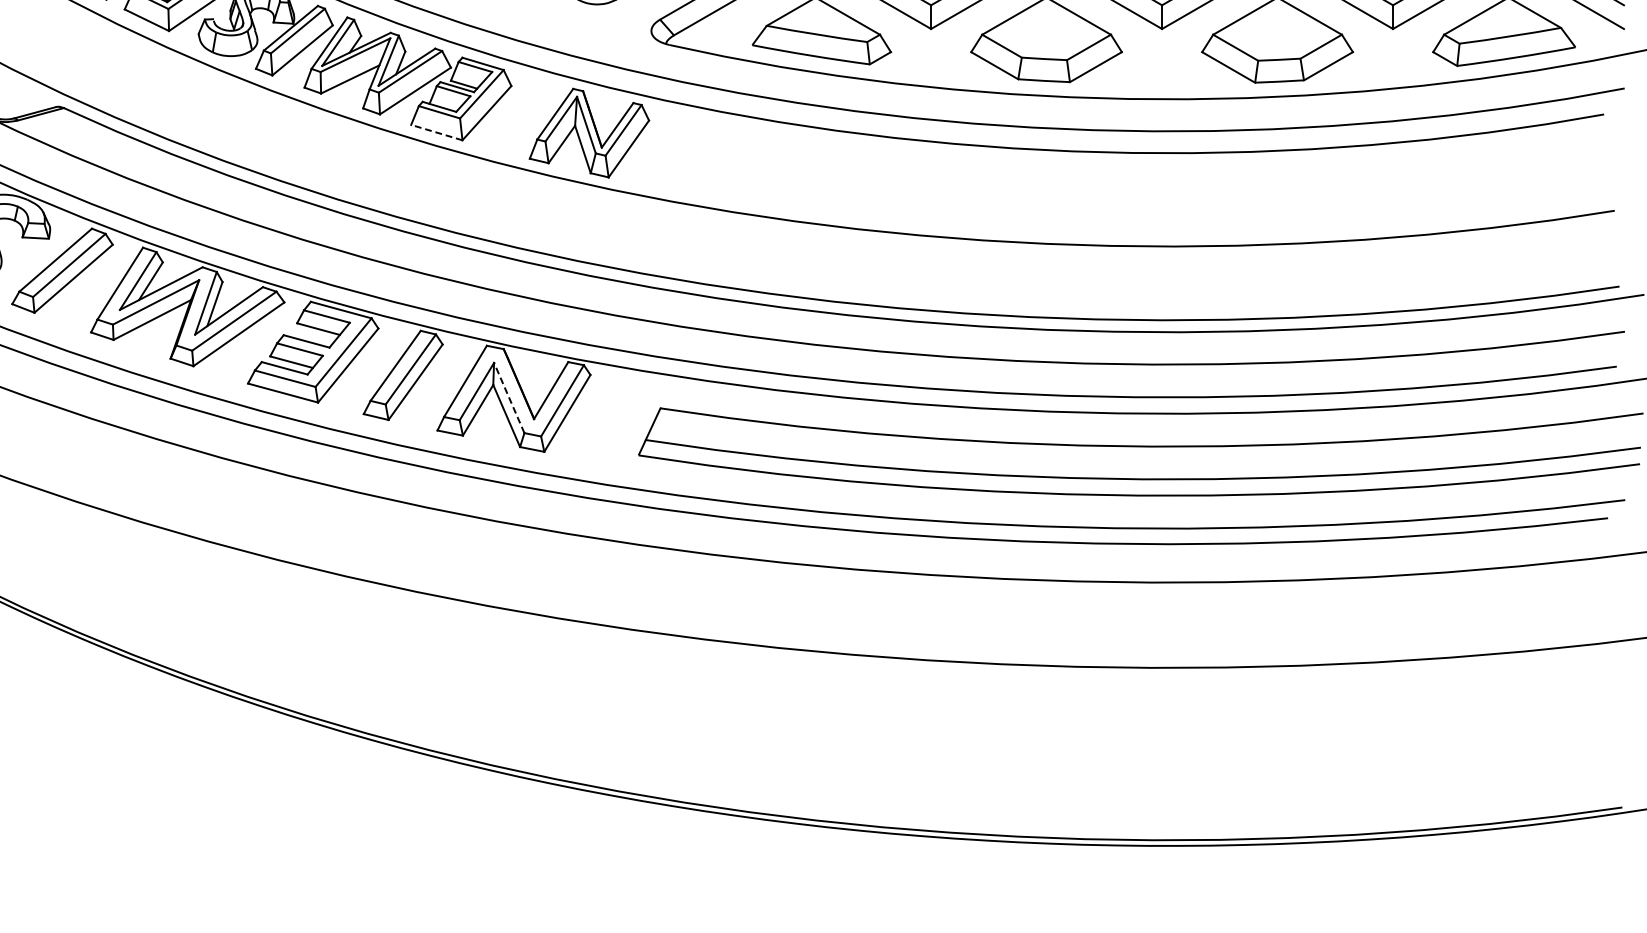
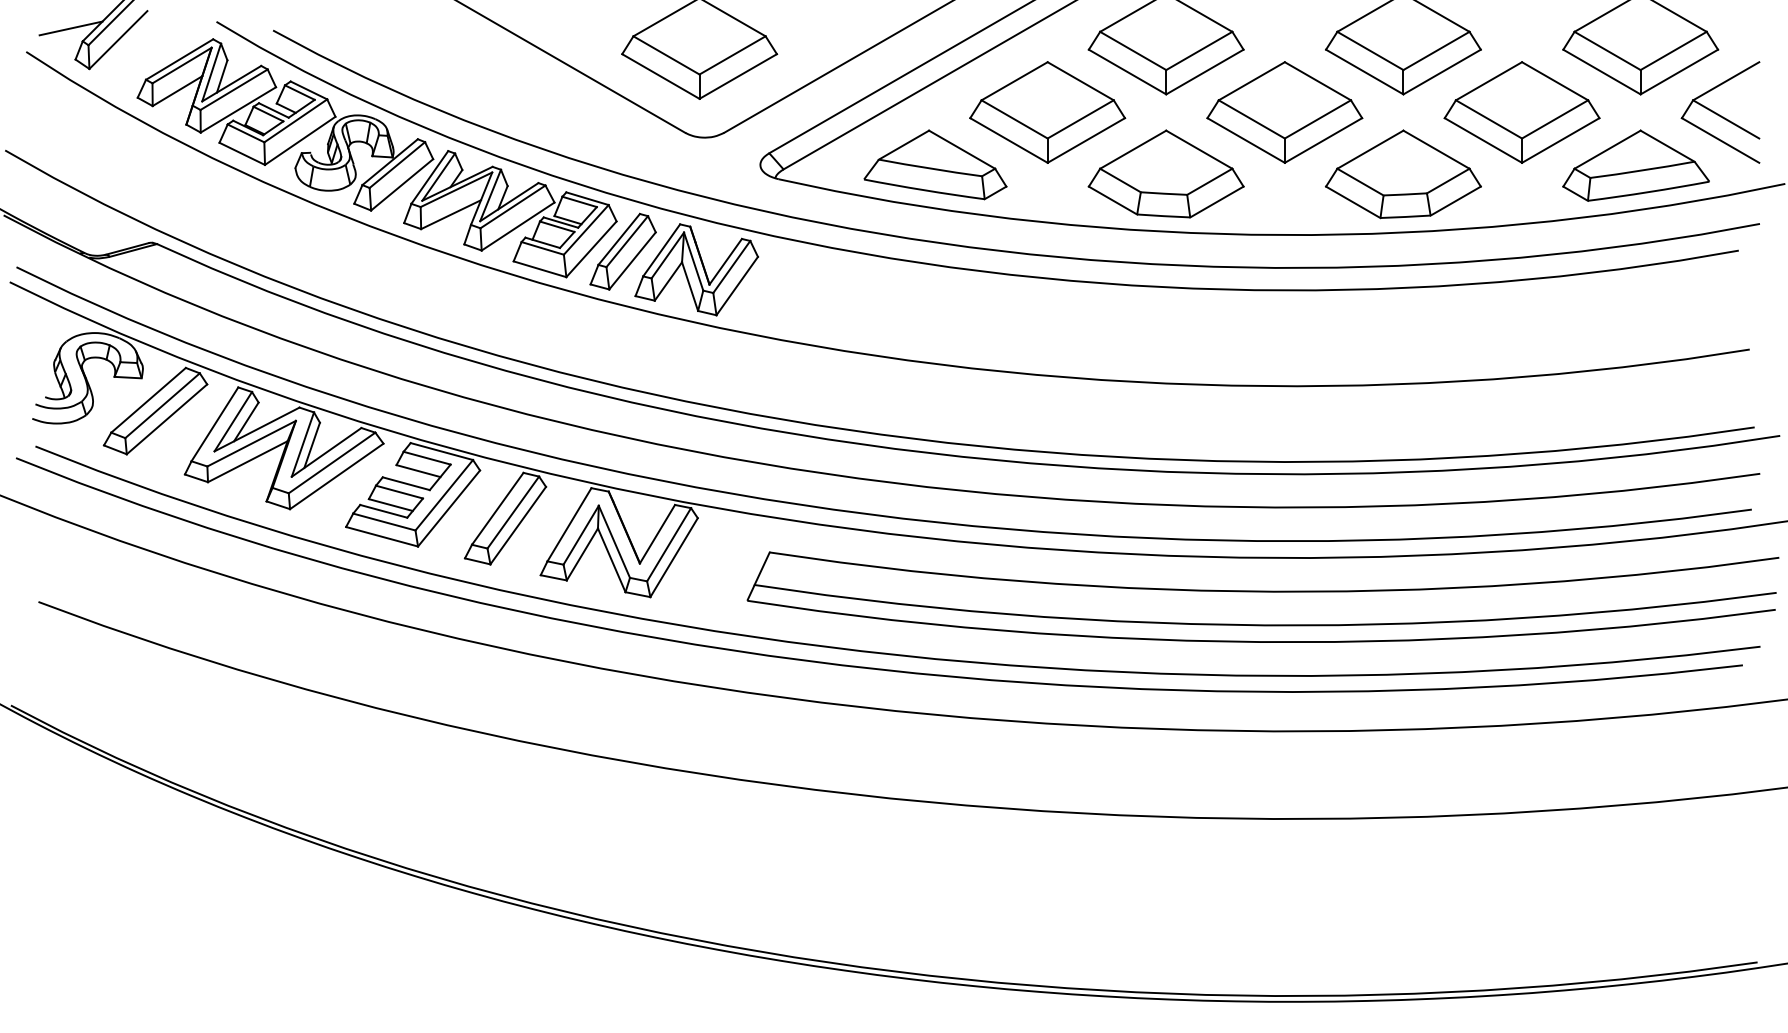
part: (517, 115) -> (622, 251), added
line: (436, 132) -> (539, 269), dashed -> solid
line: (509, 397) -> (614, 541), dashed -> solid

